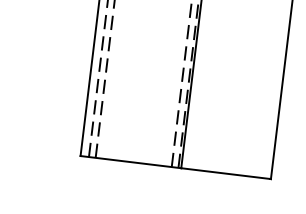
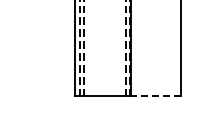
line: (226, 173) -> (156, 96), solid -> dashed

